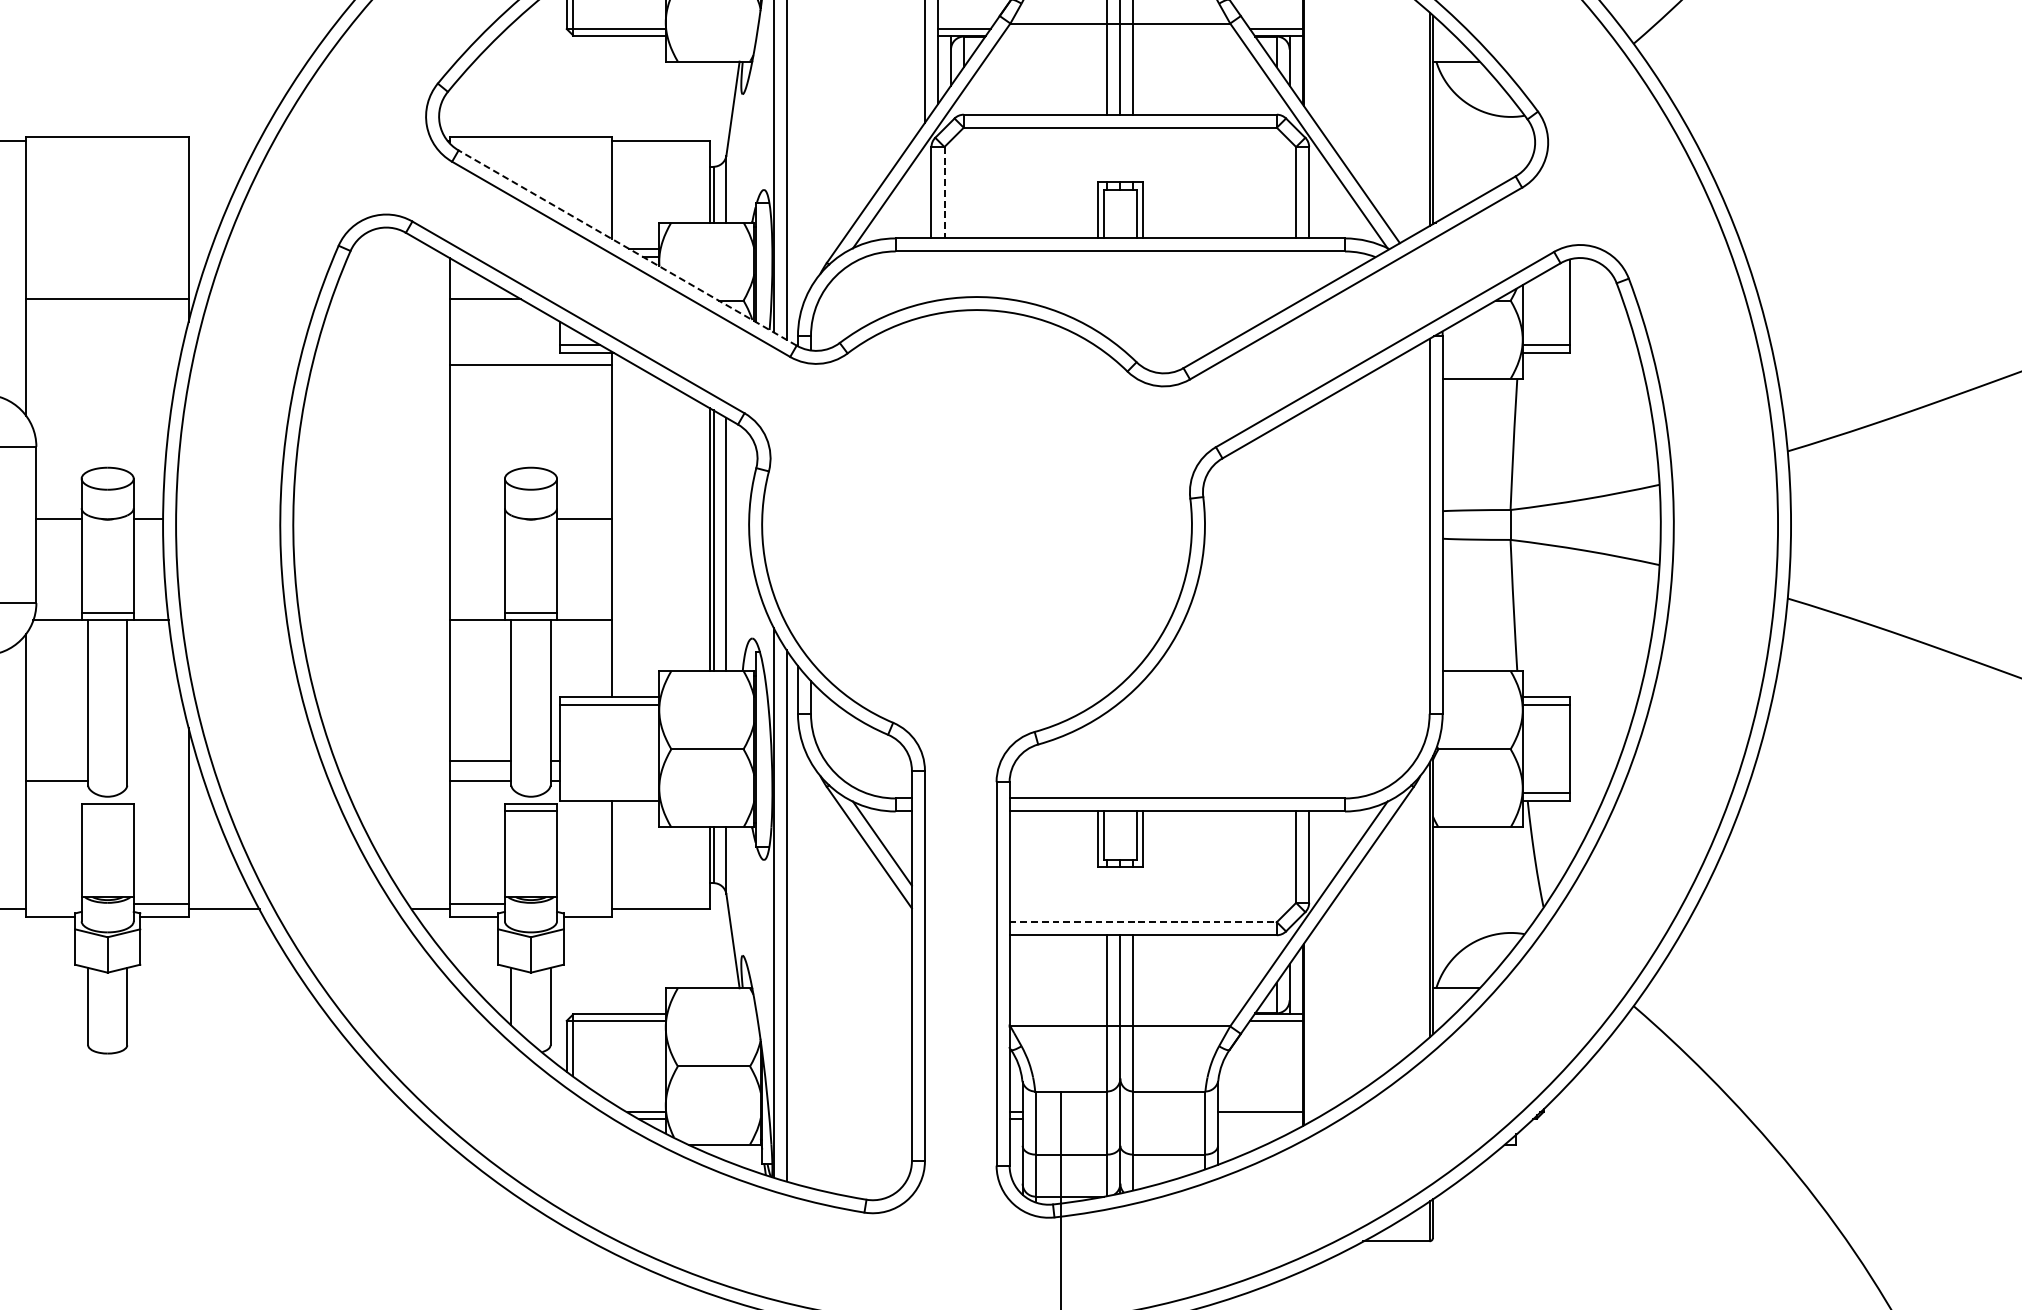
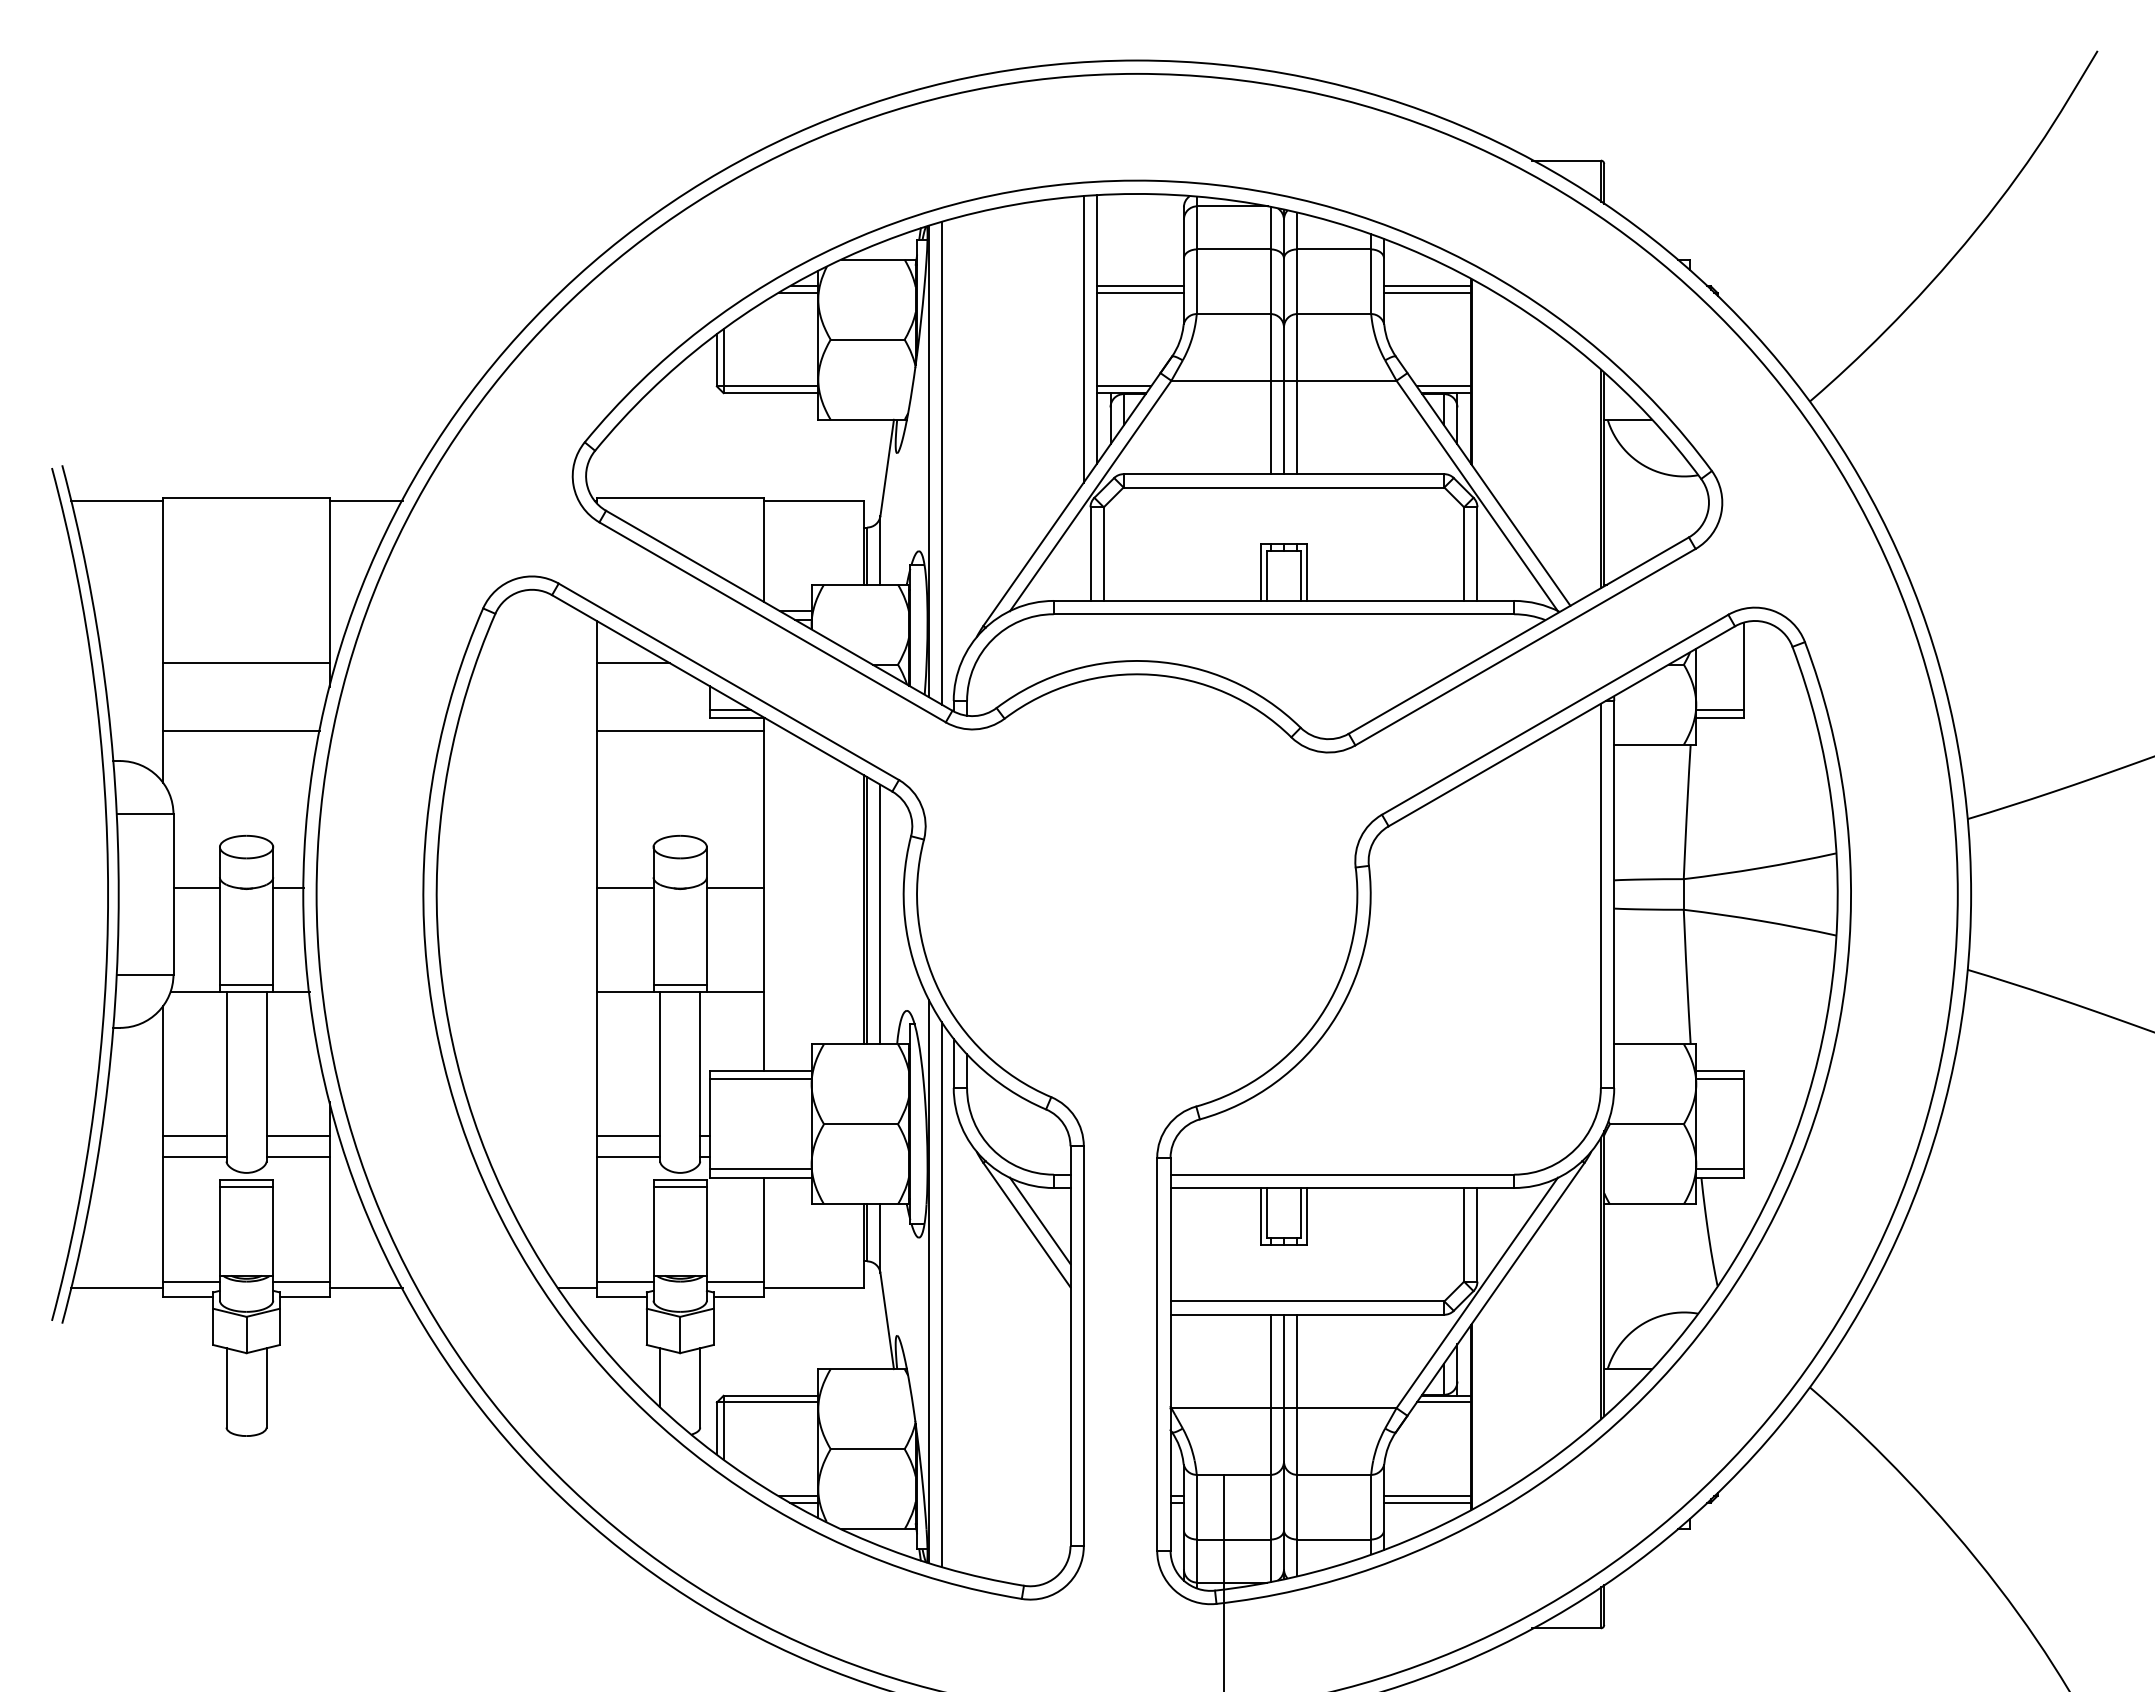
line: (223, 140) -> (365, 500), added
line: (944, 193) -> (1103, 554), dashed -> solid
line: (627, 247) -> (779, 610), dashed -> solid
line: (102, 364) -> (241, 730), added
line: (476, 519) -> (624, 888), added
line: (56, 761) -> (194, 1136), added
line: (157, 761) -> (297, 1136), added
line: (157, 781) -> (297, 1157), added
line: (609, 793) -> (760, 1169), added
line: (107, 810) -> (246, 1187), added
line: (53, 903) -> (191, 1282), added
line: (583, 903) -> (734, 1282), added
line: (1143, 922) -> (1307, 1301), dashed -> solid
line: (1260, 1118) -> (1427, 1502), added

